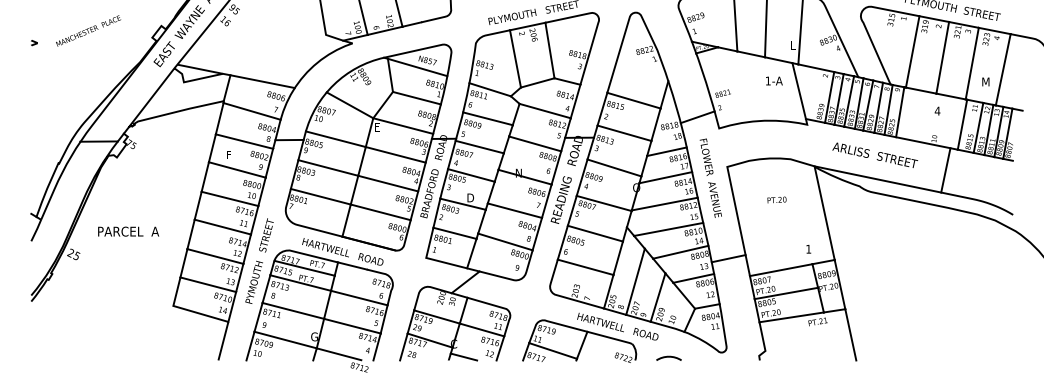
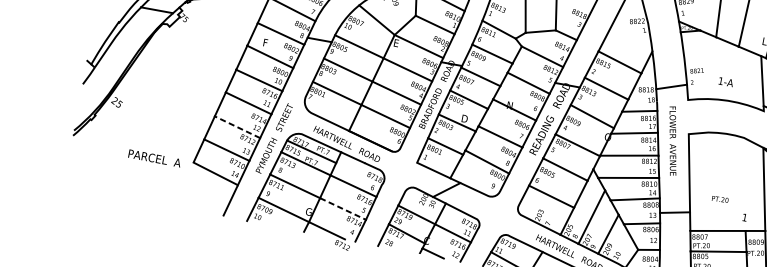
text: (774, 80) -> (726, 81), moved
text: (776, 199) -> (719, 198), moved
text: (128, 231) -> (154, 158), moved
line: (215, 256) -> (237, 127), solid -> dashed
line: (352, 326) -> (343, 209), solid -> dashed

